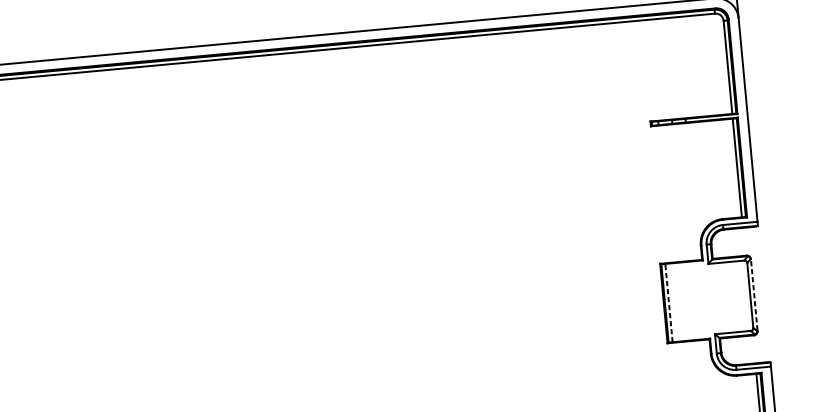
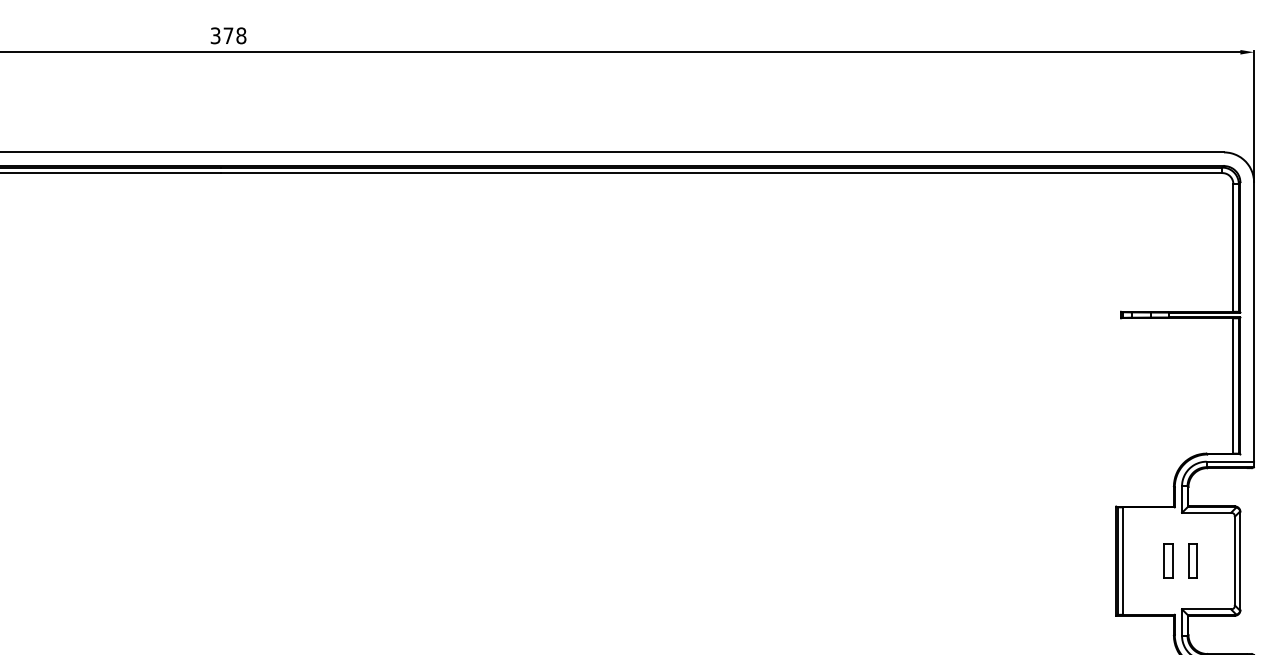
line: (754, 294) -> (1240, 560), dashed -> solid
part: (719, 297) -> (1192, 560), added
part: (701, 299) -> (1168, 560), added
line: (669, 303) -> (1123, 561), dashed -> solid

